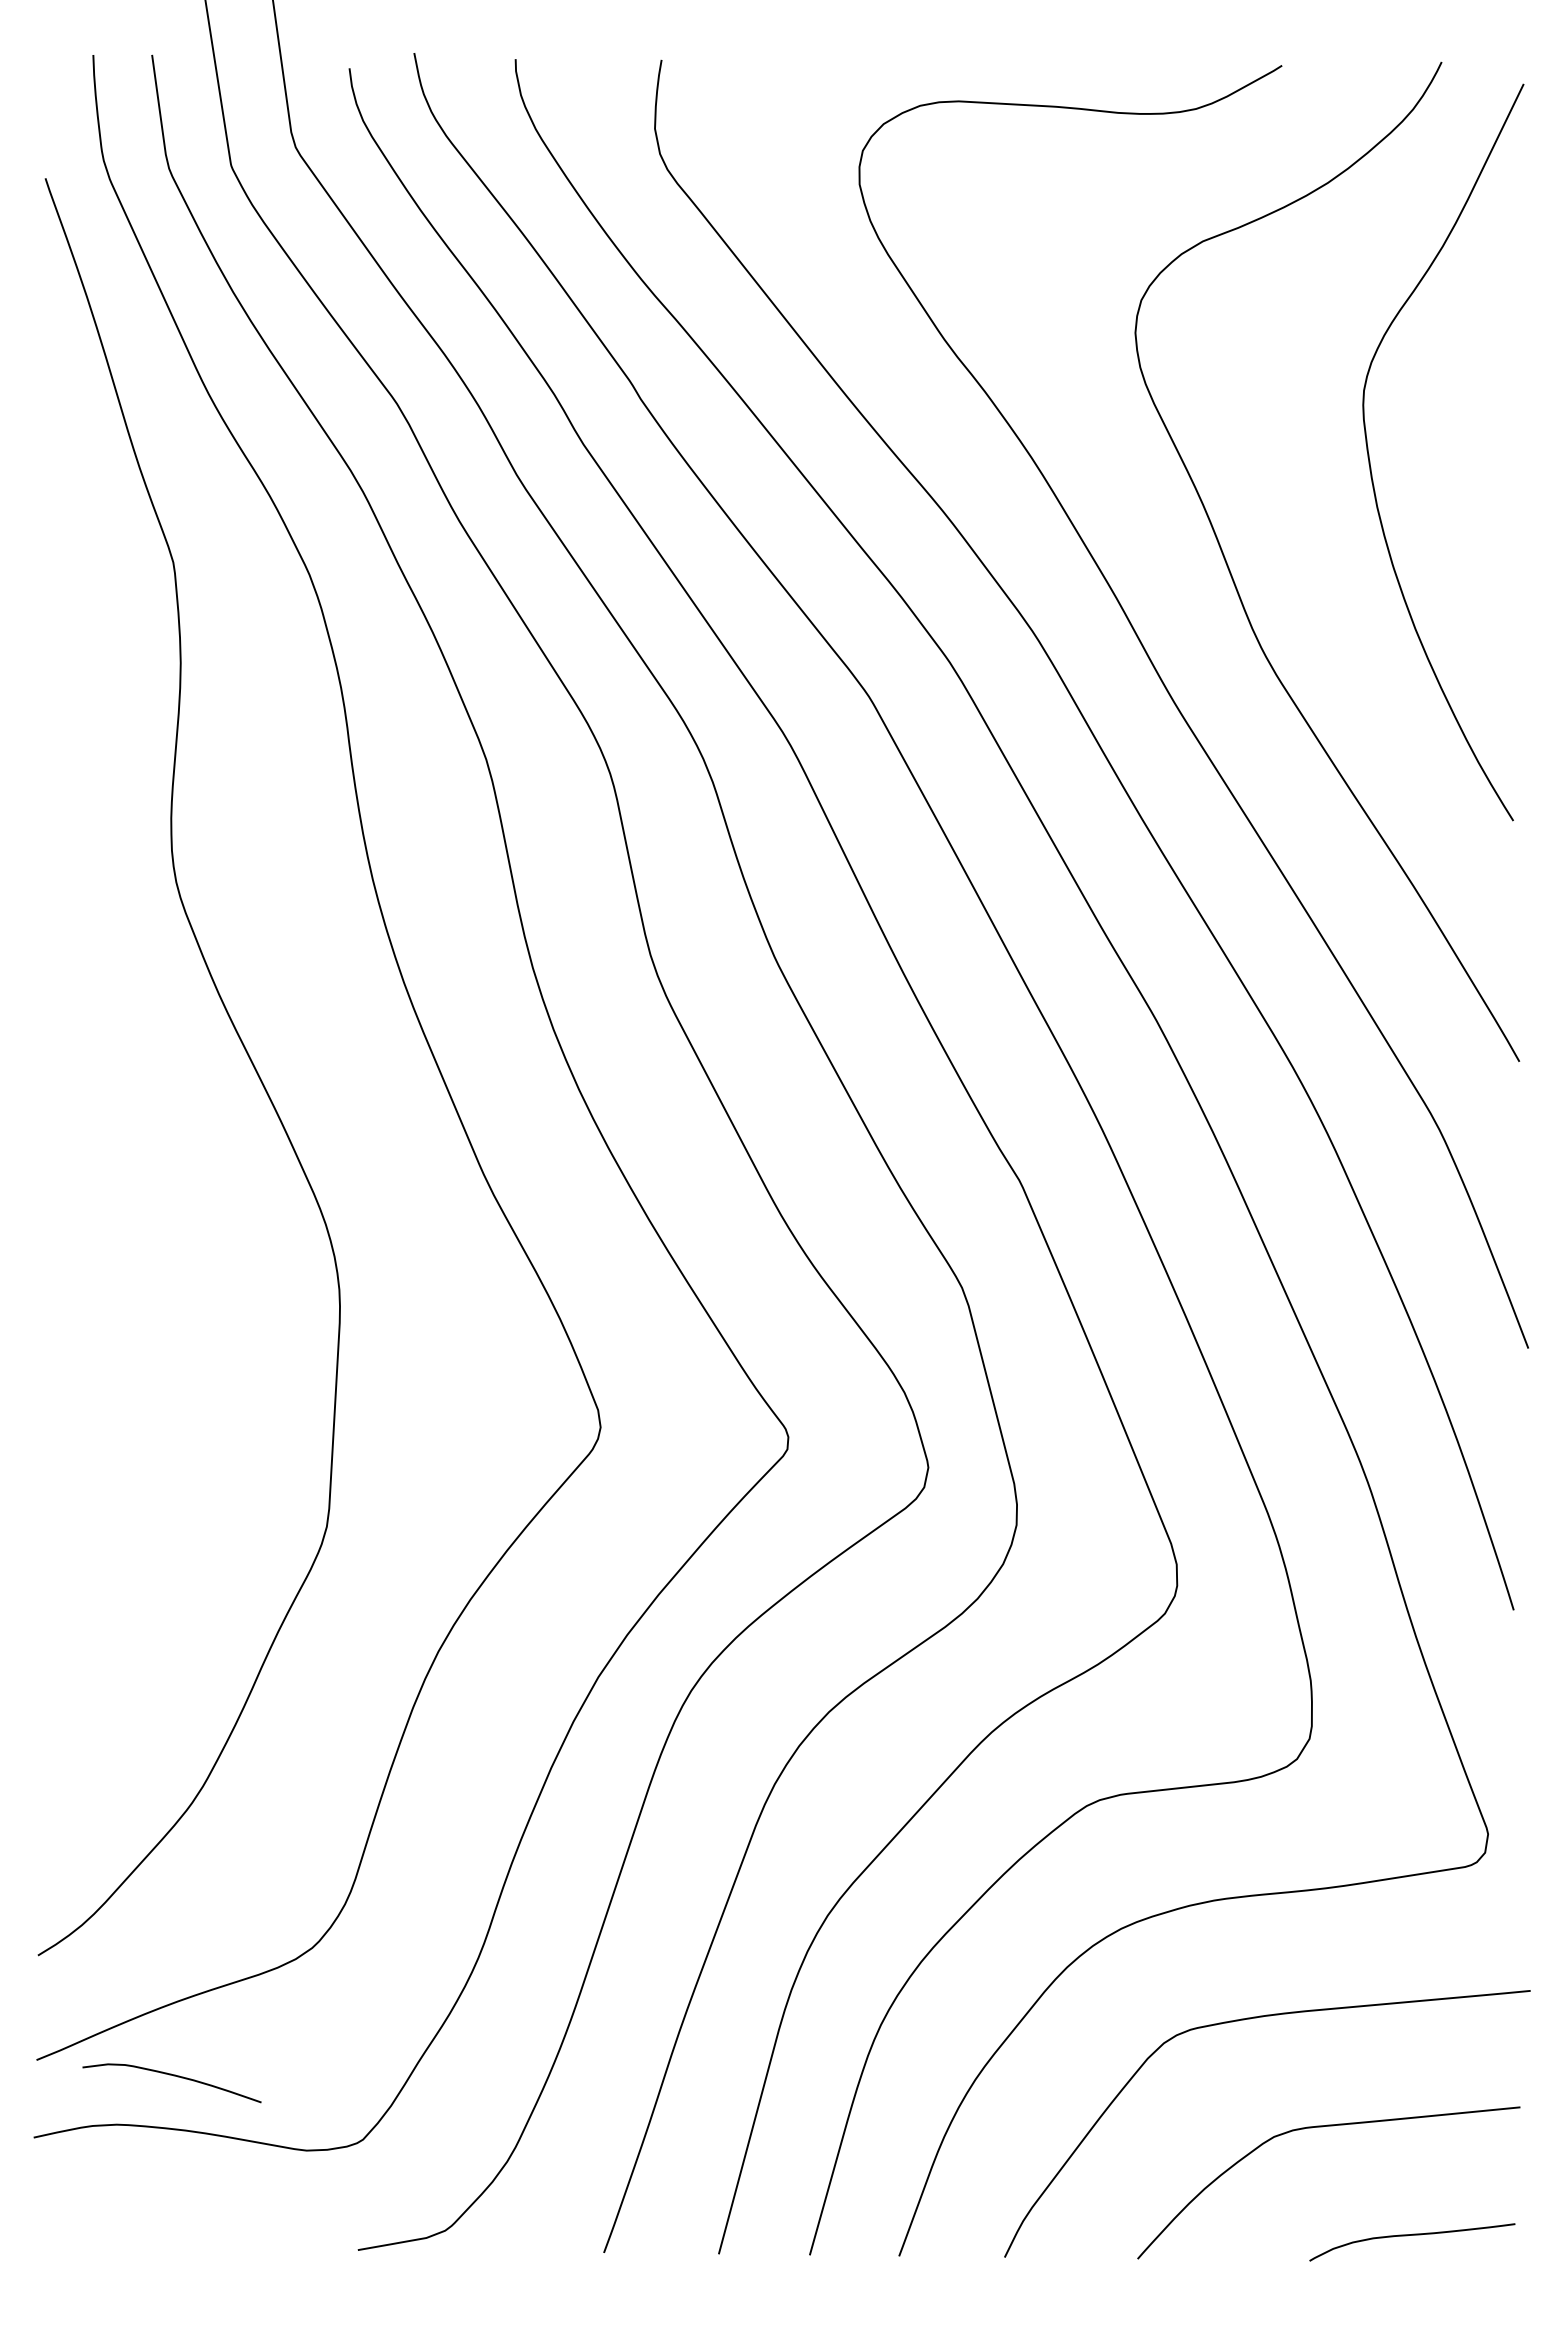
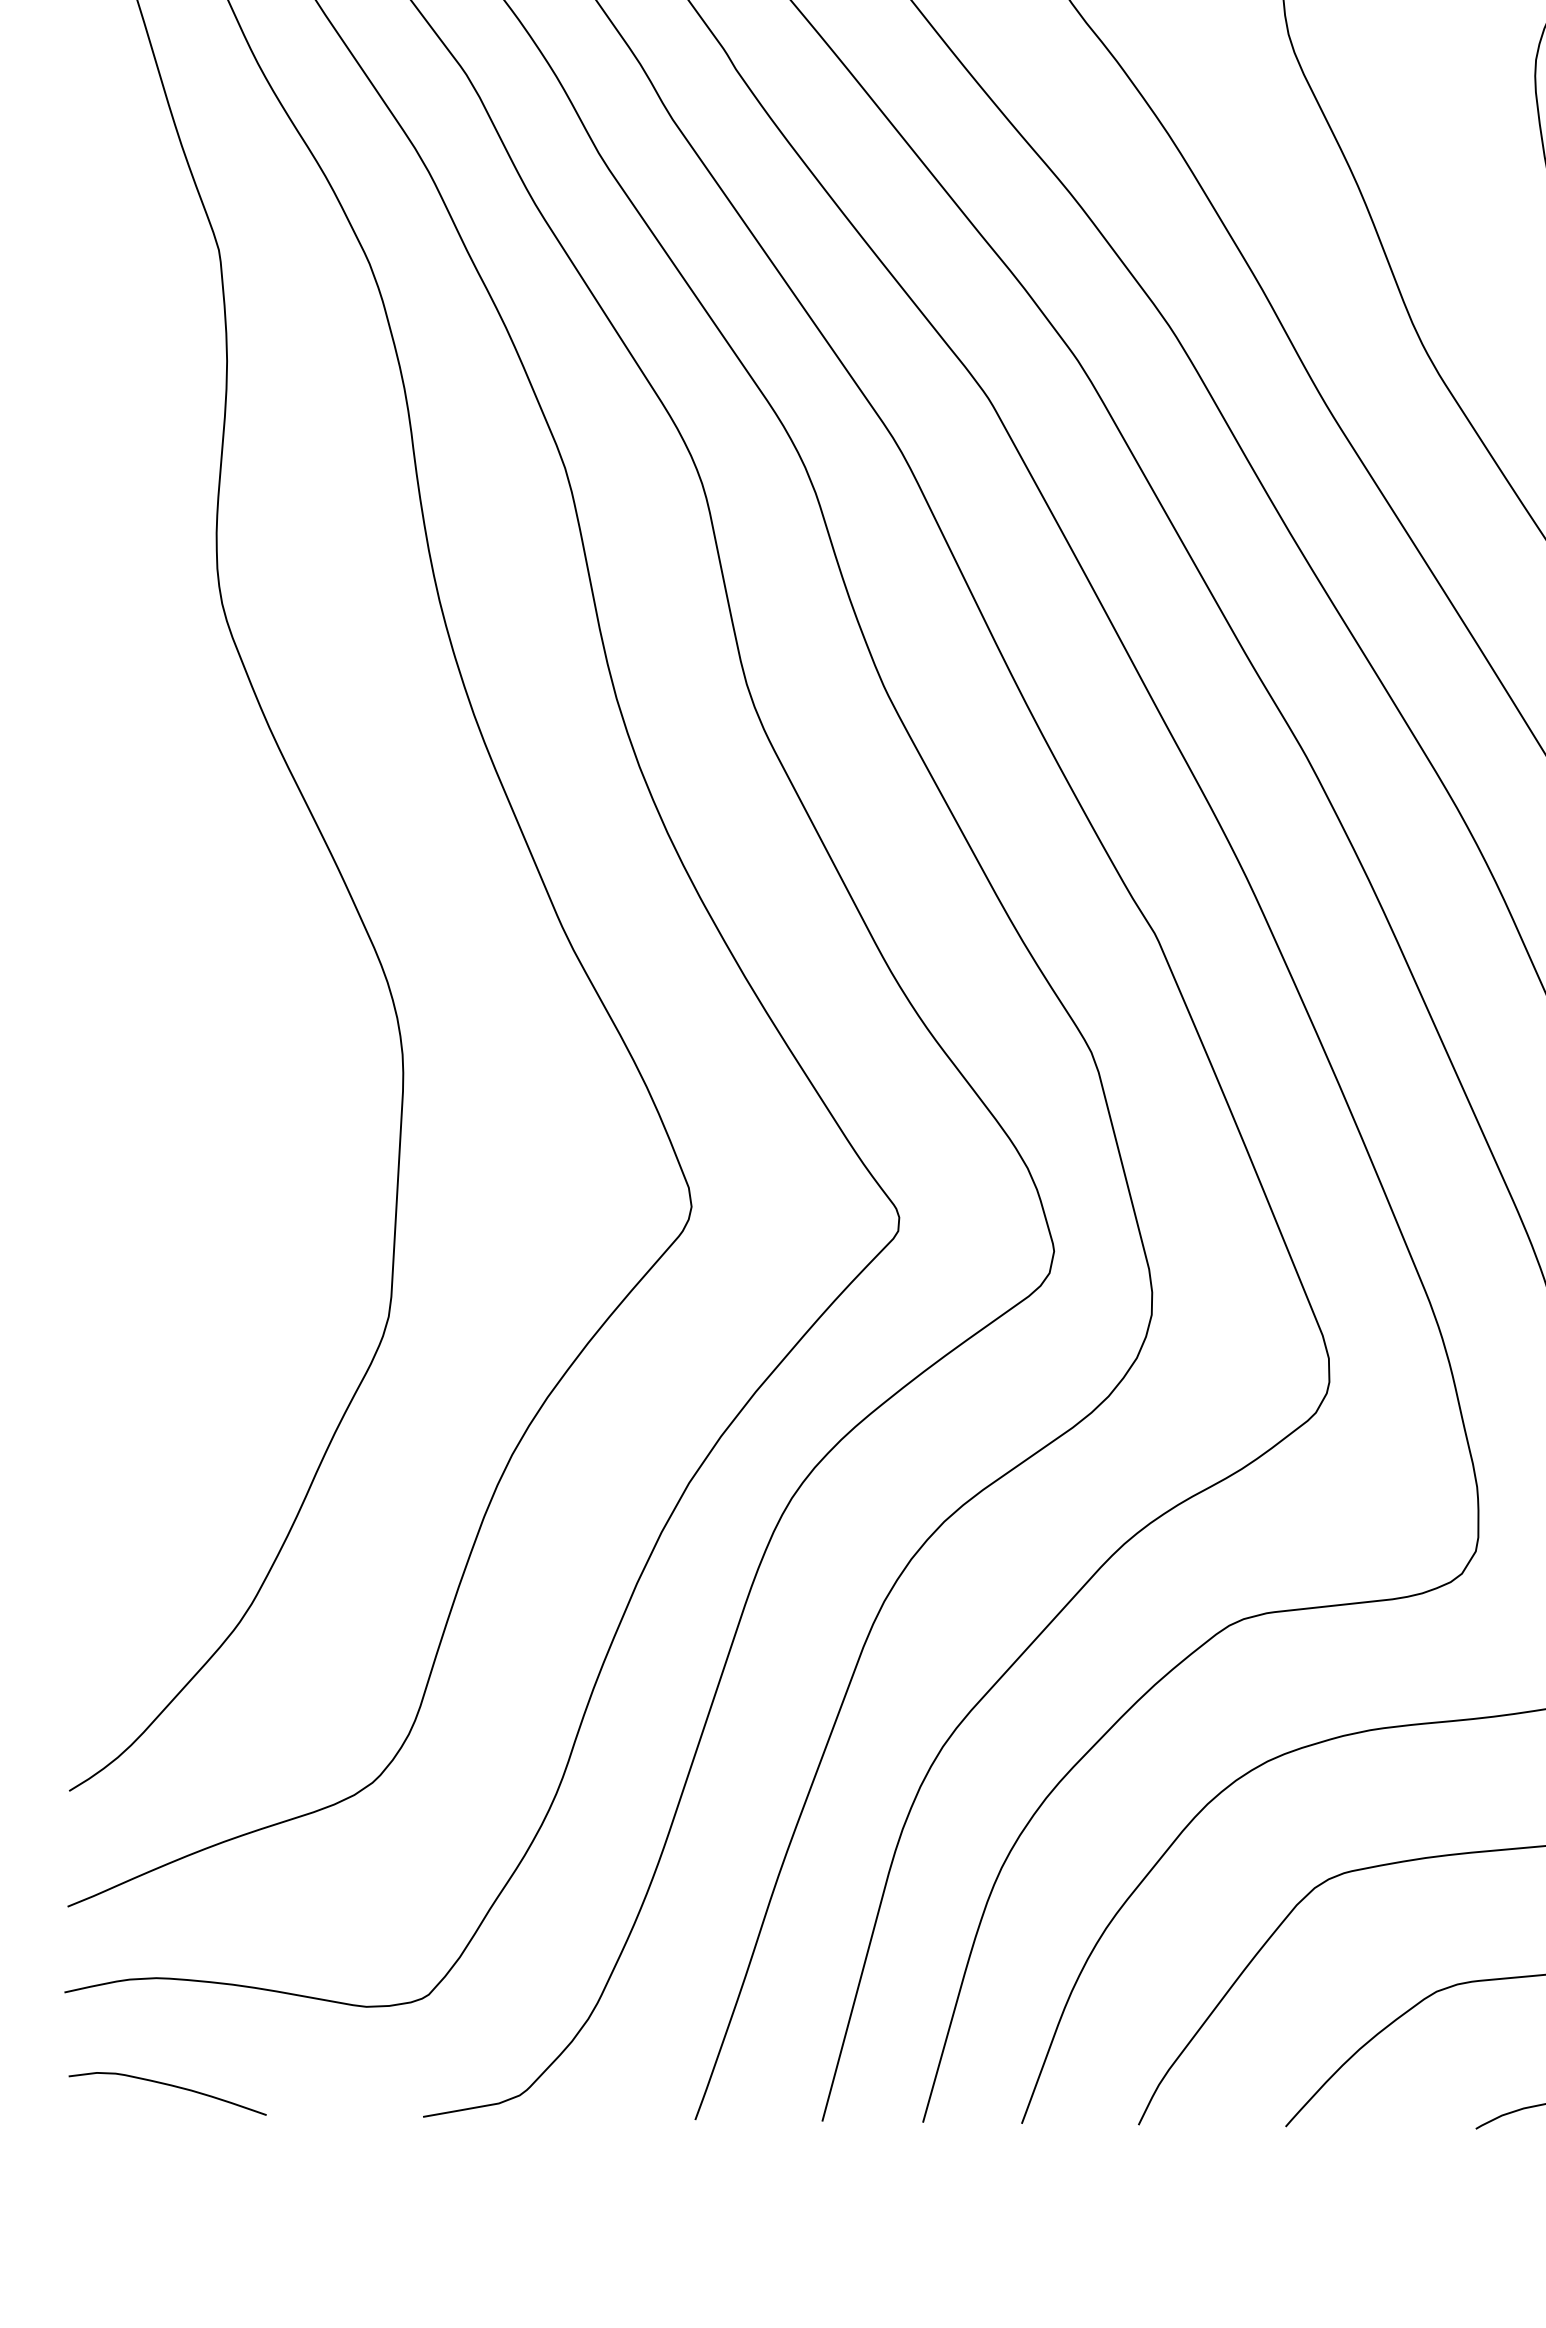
curve: (173, 2076) -> (169, 2086), moved

